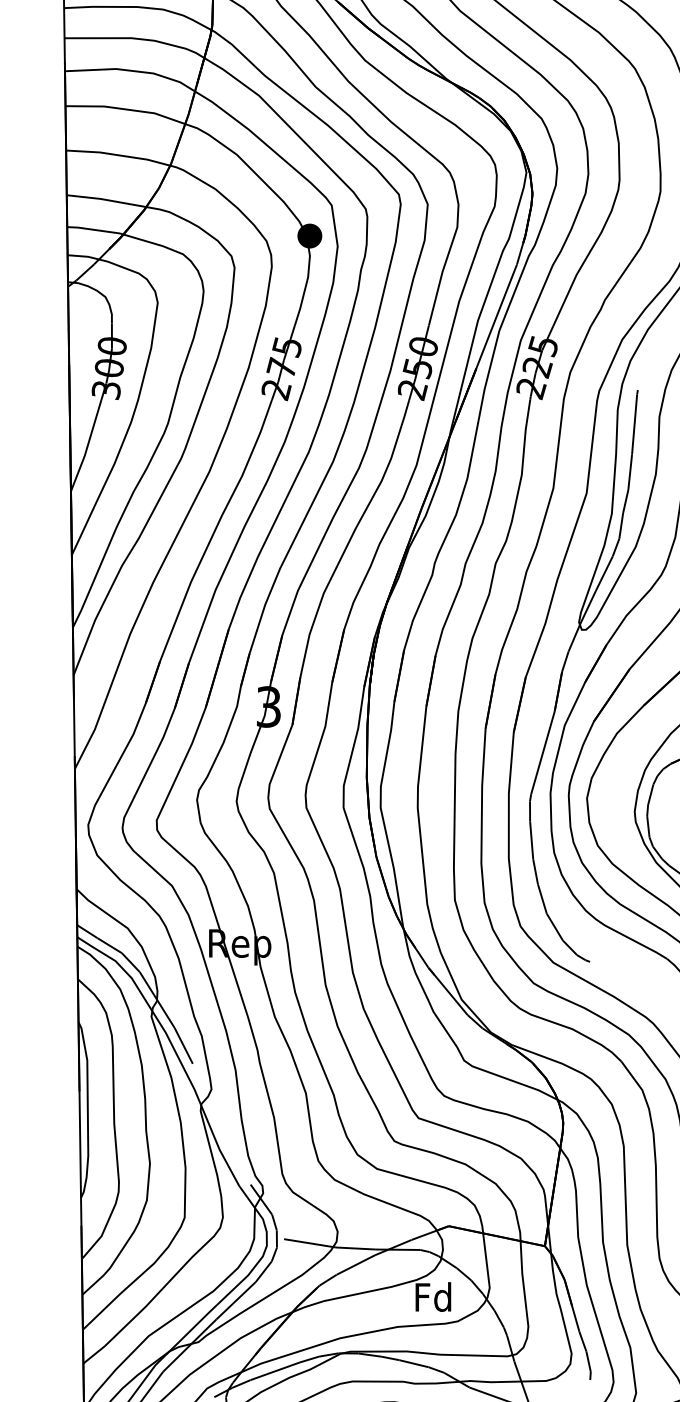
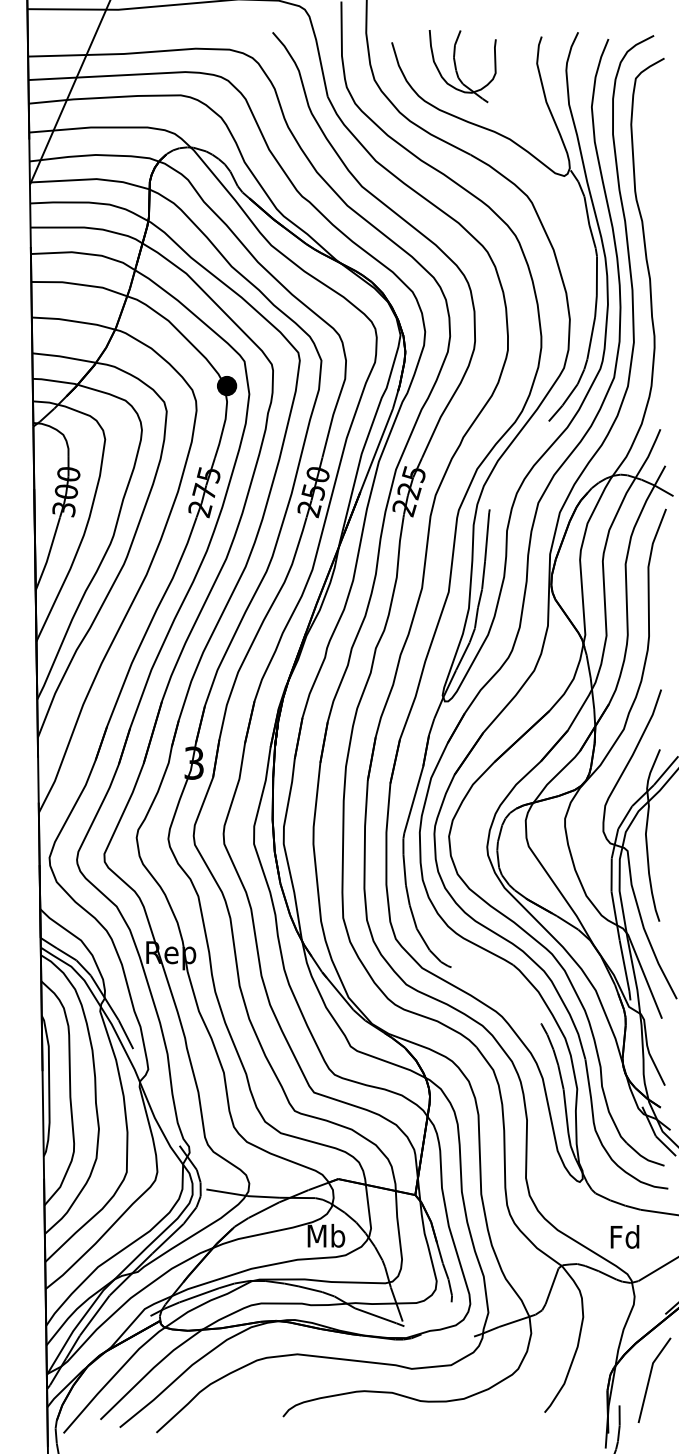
text: (434, 1296) -> (326, 1235), Fd -> Mb

